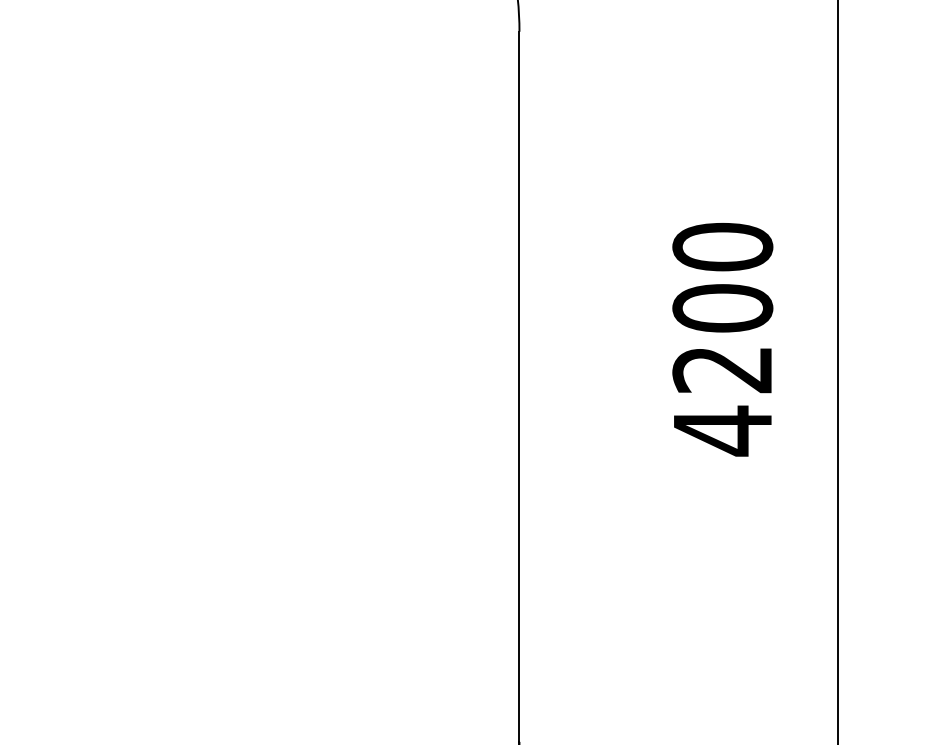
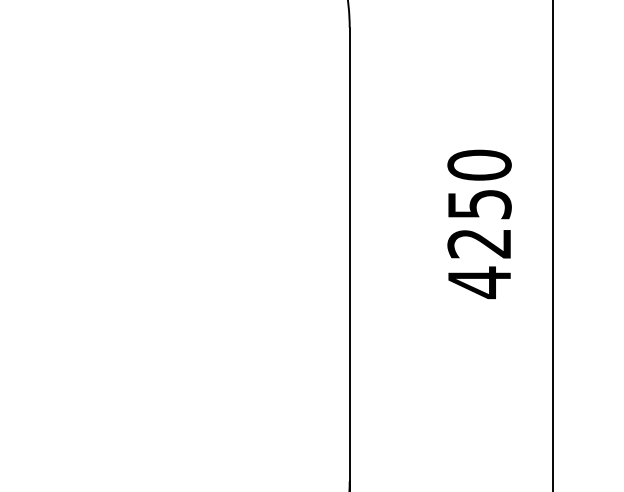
text: (722, 307) -> (479, 203), 4200 -> 4250

